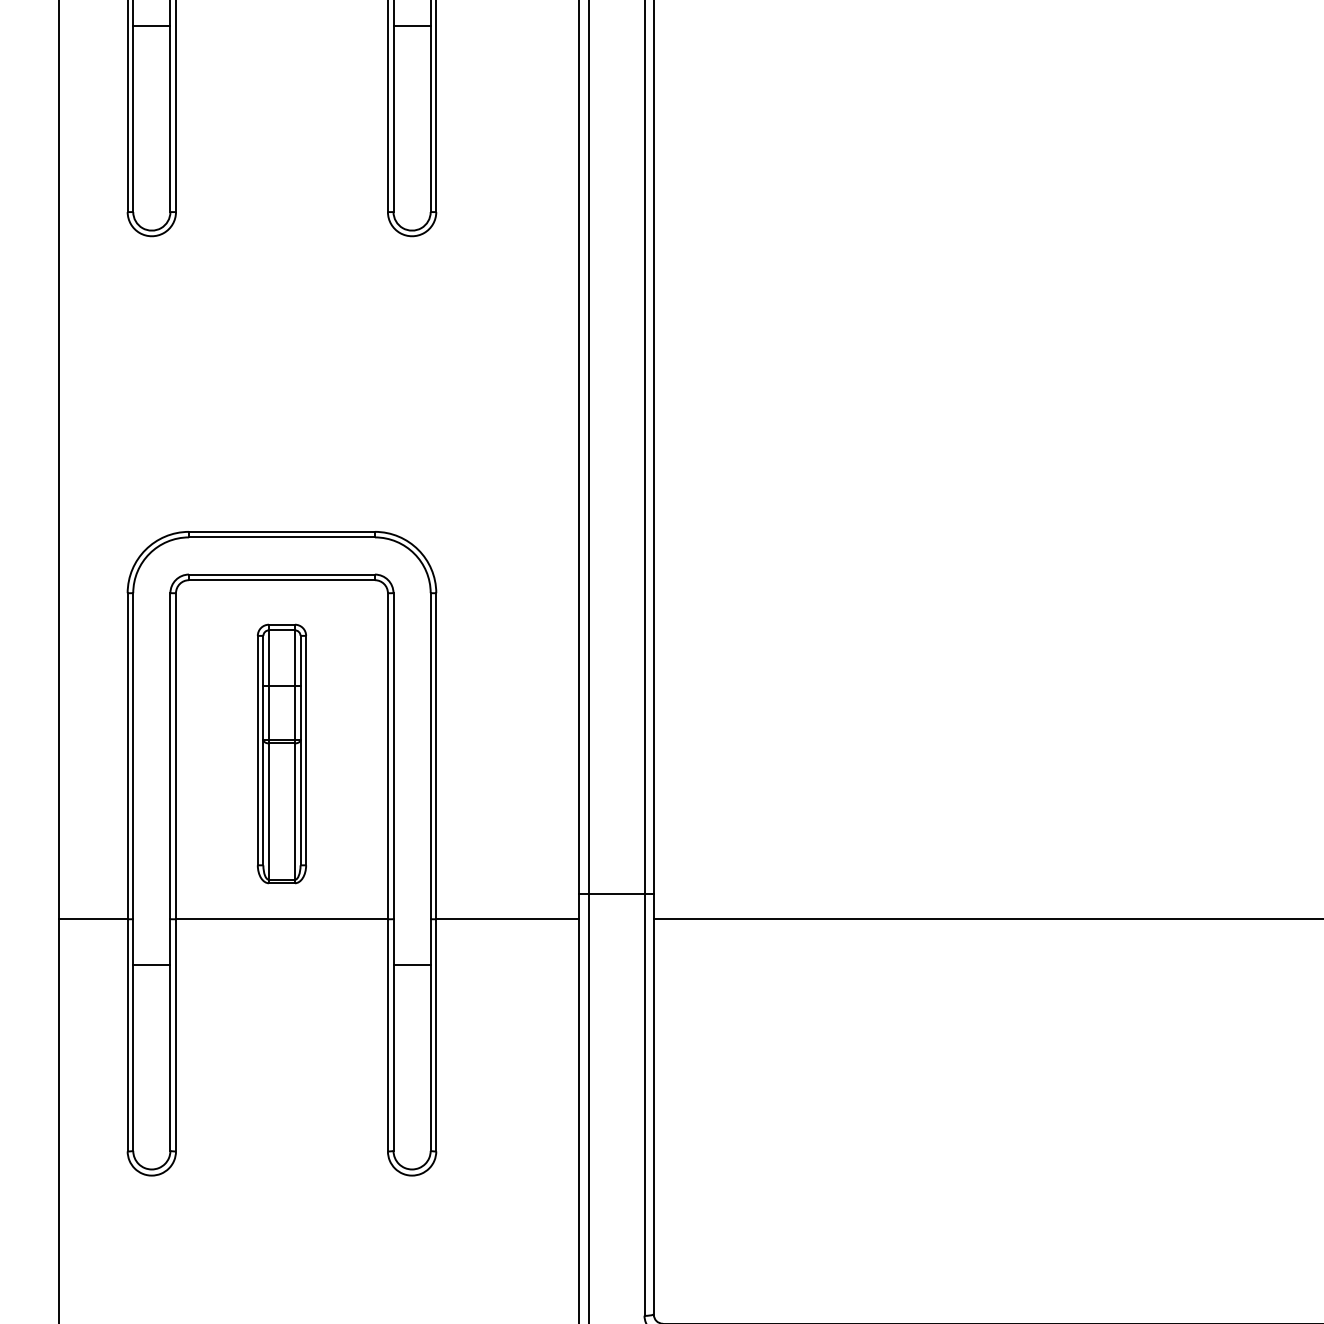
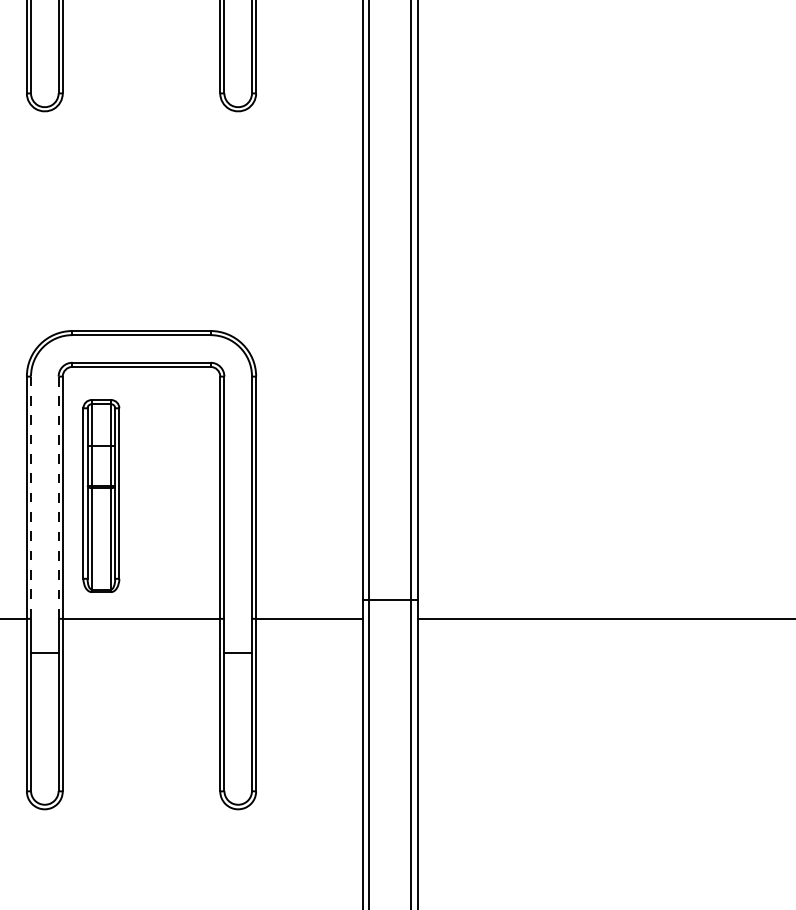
part: (281, 753) -> (101, 495), moved
line: (170, 755) -> (58, 497), solid -> dashed
line: (133, 756) -> (31, 497), solid -> dashed

